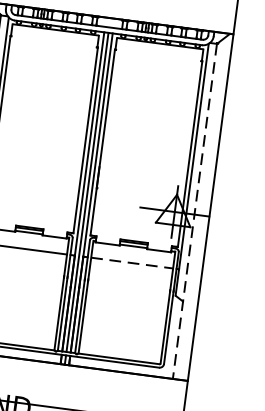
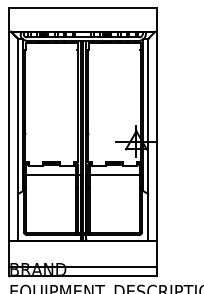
line: (195, 211) -> (148, 139), dashed -> solid
line: (132, 263) -> (115, 175), dashed -> solid

